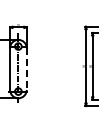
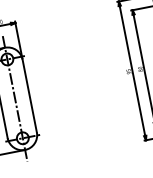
line: (26, 69) -> (29, 96), dashed -> solid

